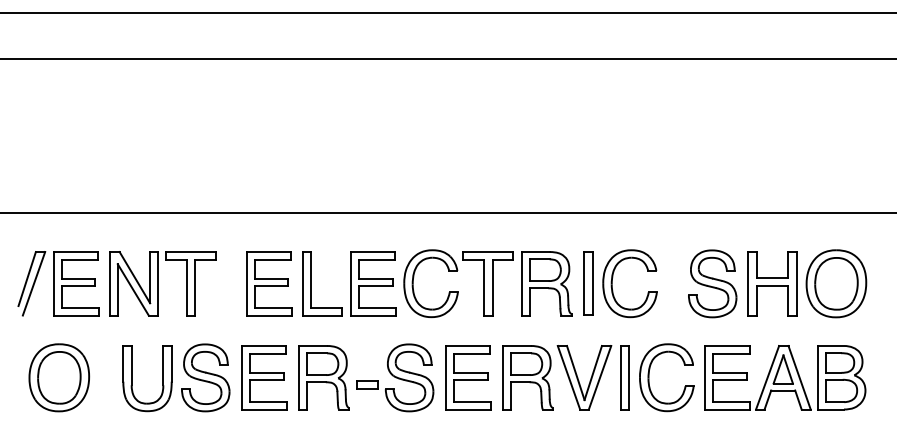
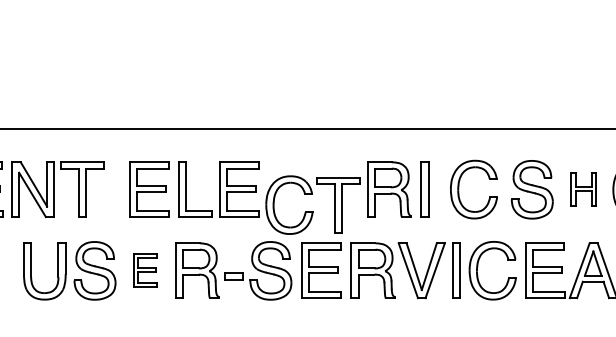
part: (612, 283) -> (458, 189), moved
part: (772, 283) -> (583, 189), size x0.6
part: (458, 291) -> (313, 211), moved
part: (264, 377) -> (145, 270), size x0.6

